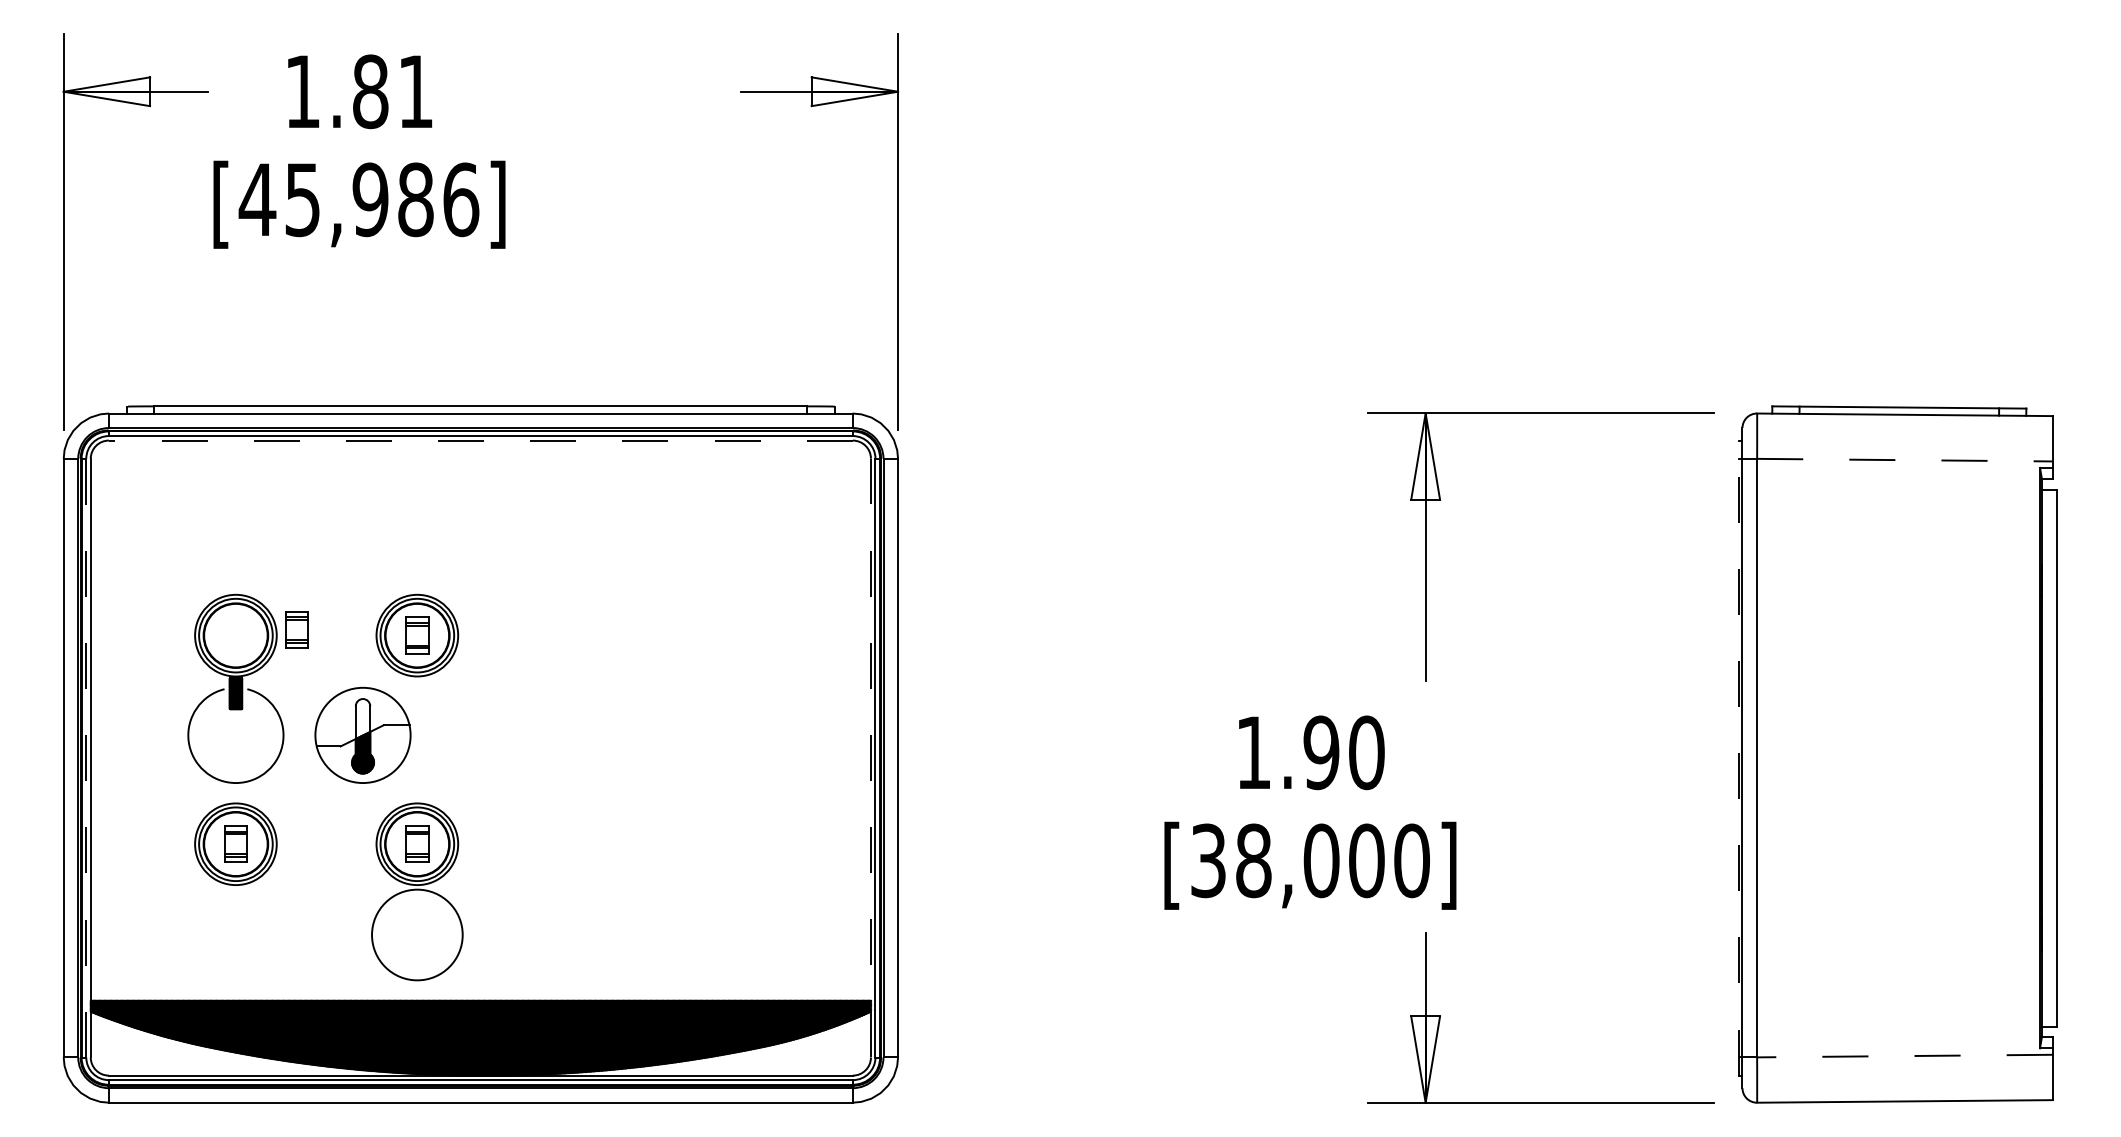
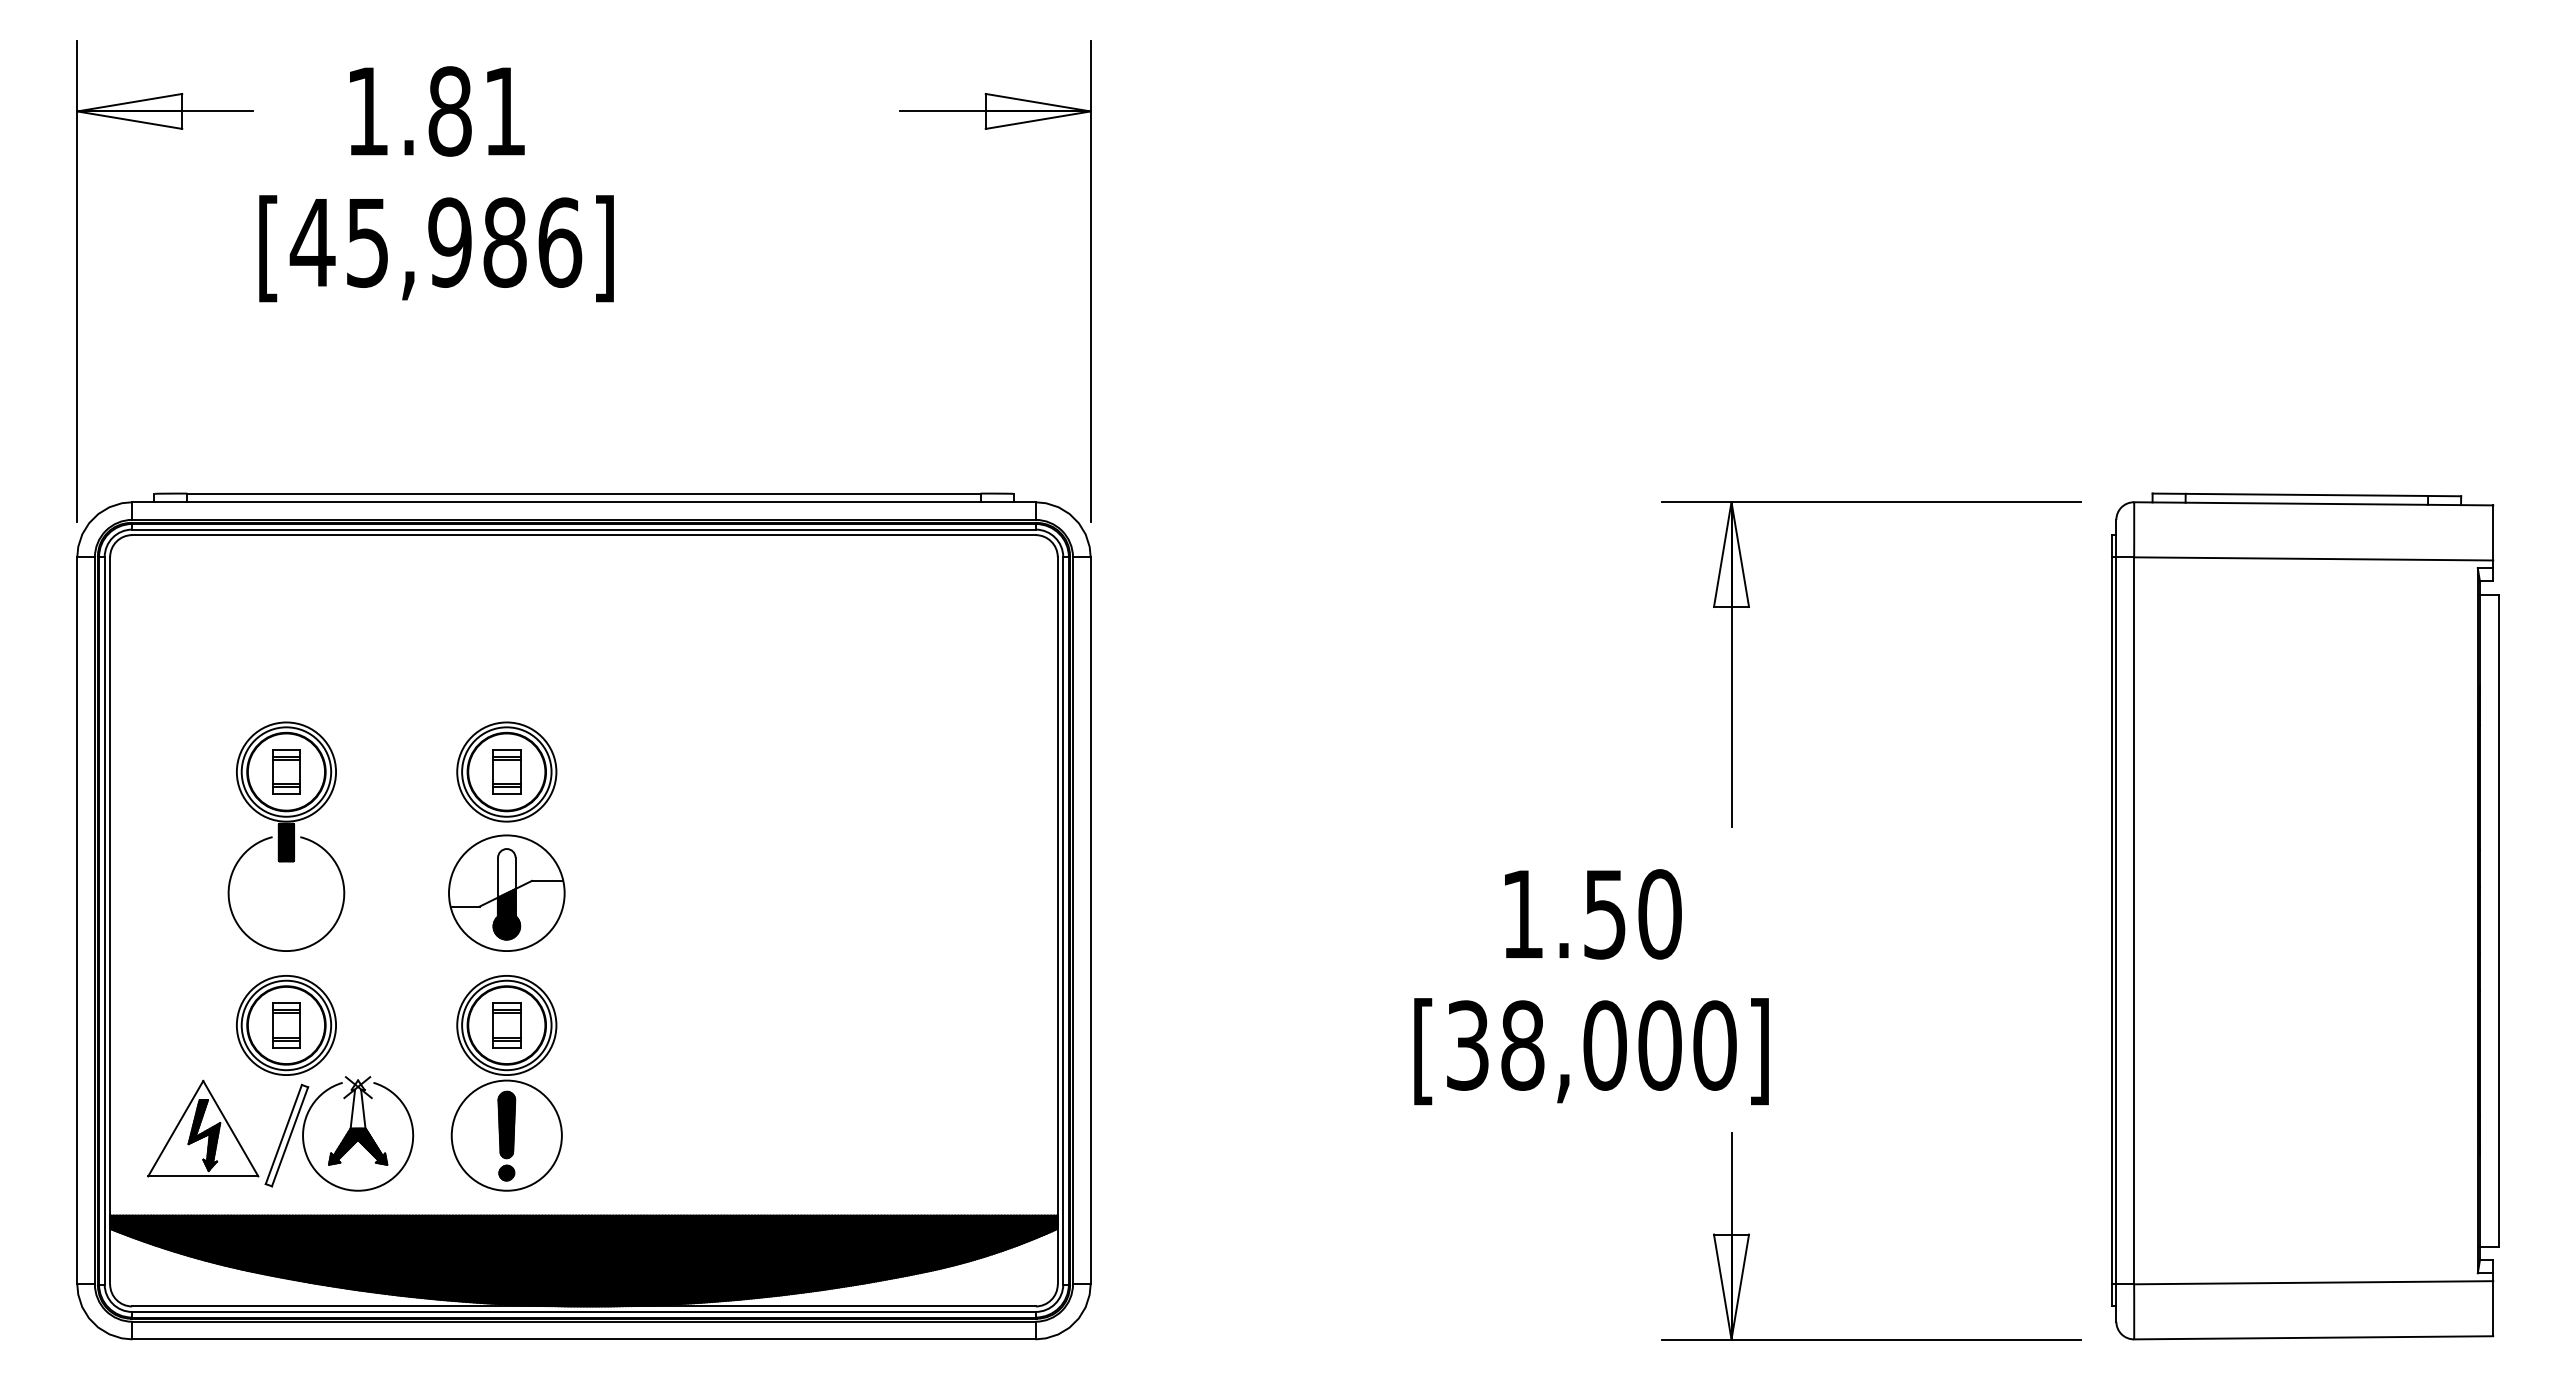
line: (480, 440) -> (583, 535), dashed -> solid
line: (1904, 459) -> (2313, 558), dashed -> solid
part: (296, 629) -> (286, 771), moved
part: (362, 734) -> (506, 892), moved
text: (1321, 752) -> (1604, 914), 1.90 -> 1.50
line: (86, 757) -> (104, 920), dashed -> solid
line: (870, 757) -> (1057, 920), dashed -> solid
line: (1738, 757) -> (2111, 920), dashed -> solid
part: (231, 933) -> (280, 1133), added
part: (417, 934) -> (506, 1135), added
line: (1904, 1055) -> (2313, 1282), dashed -> solid

